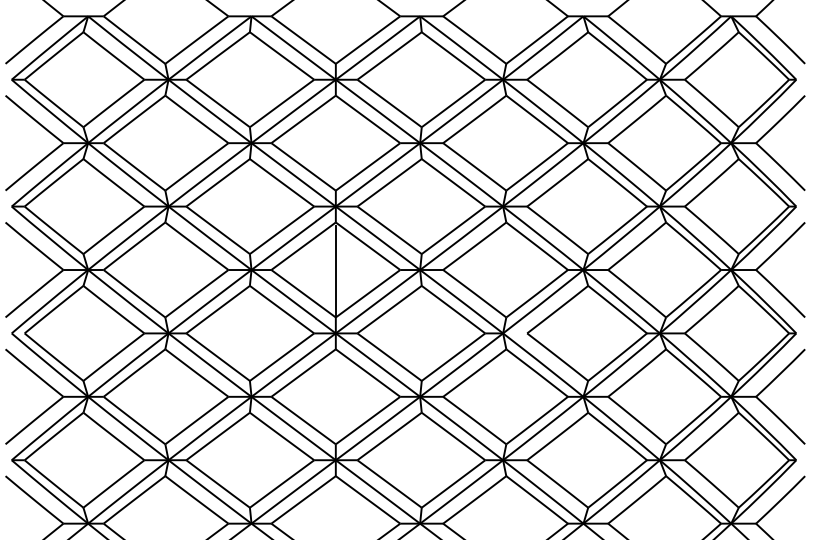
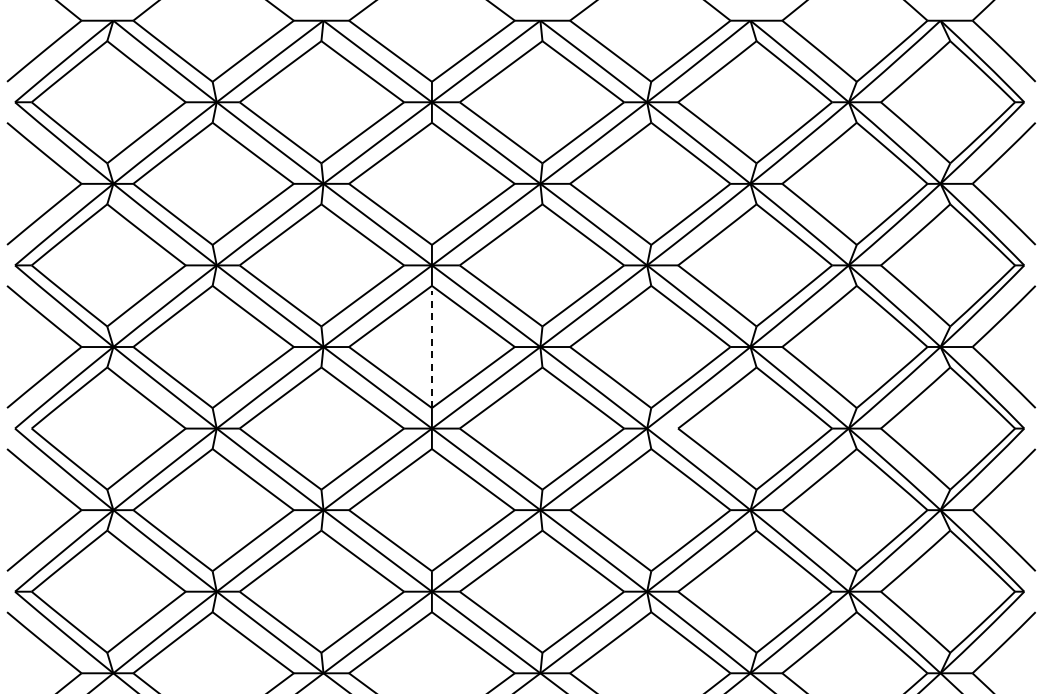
line: (335, 271) -> (431, 349), solid -> dashed

